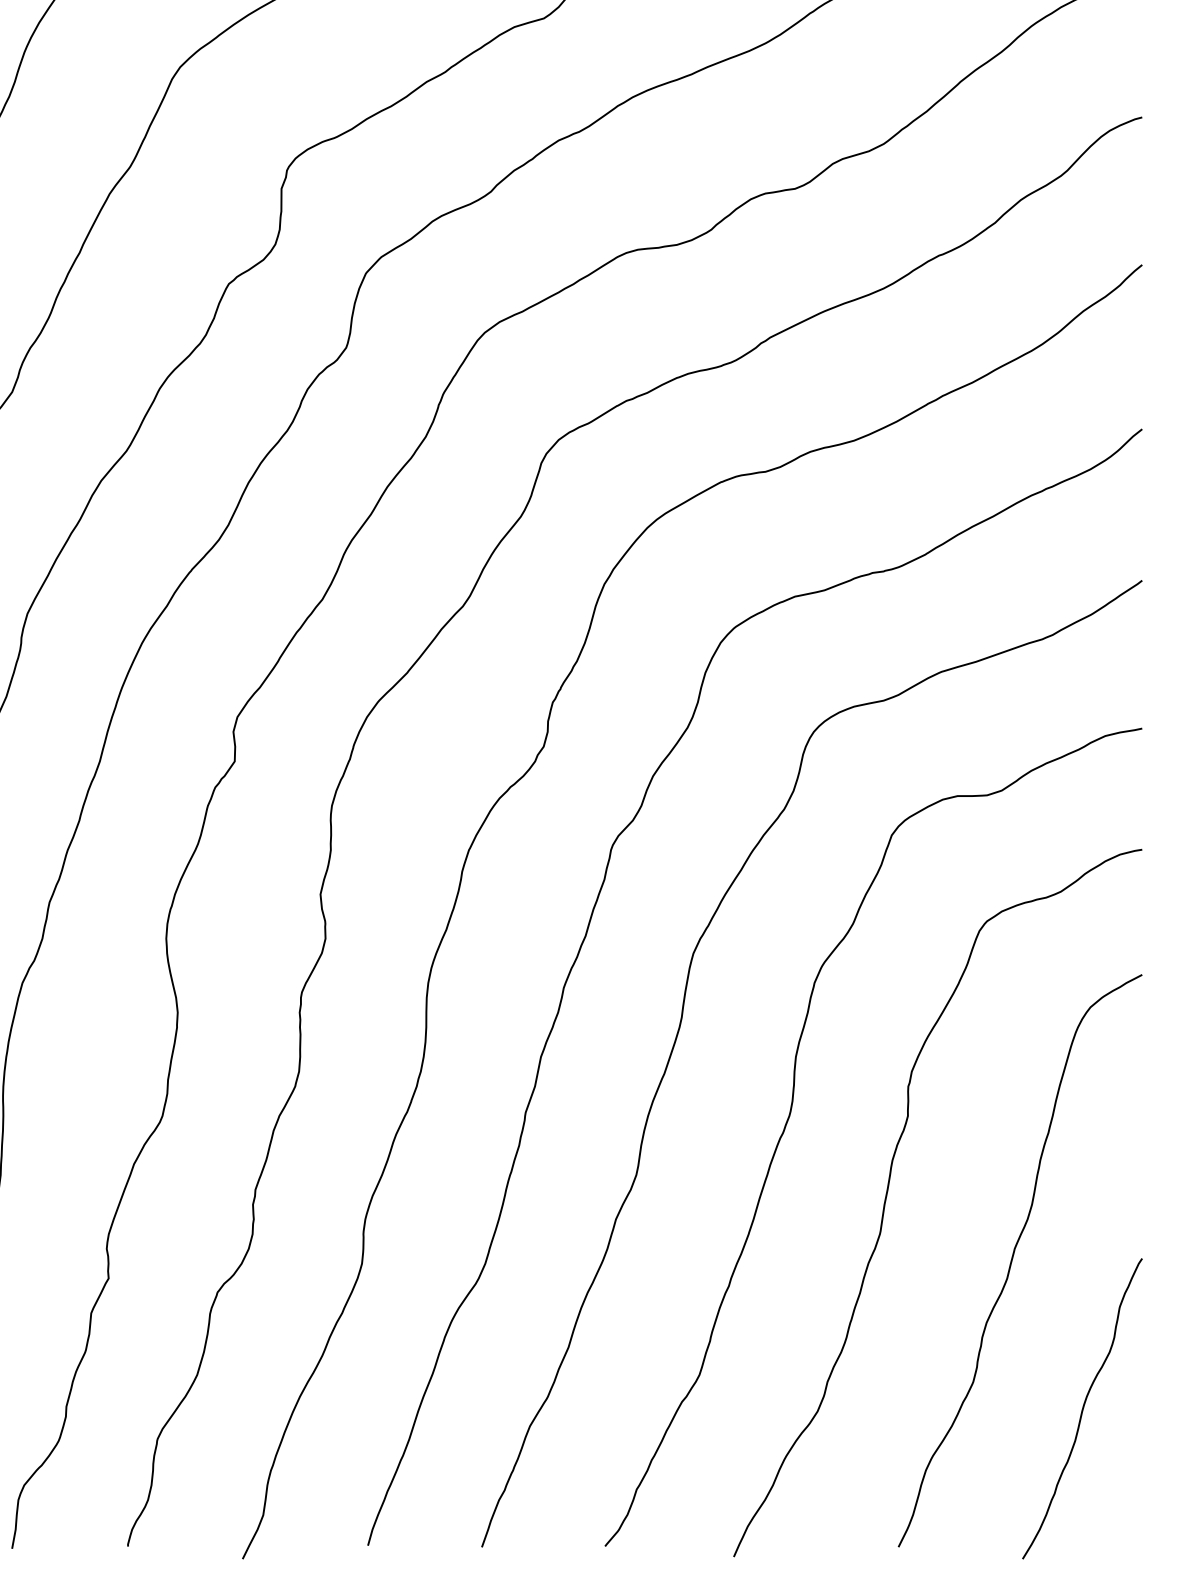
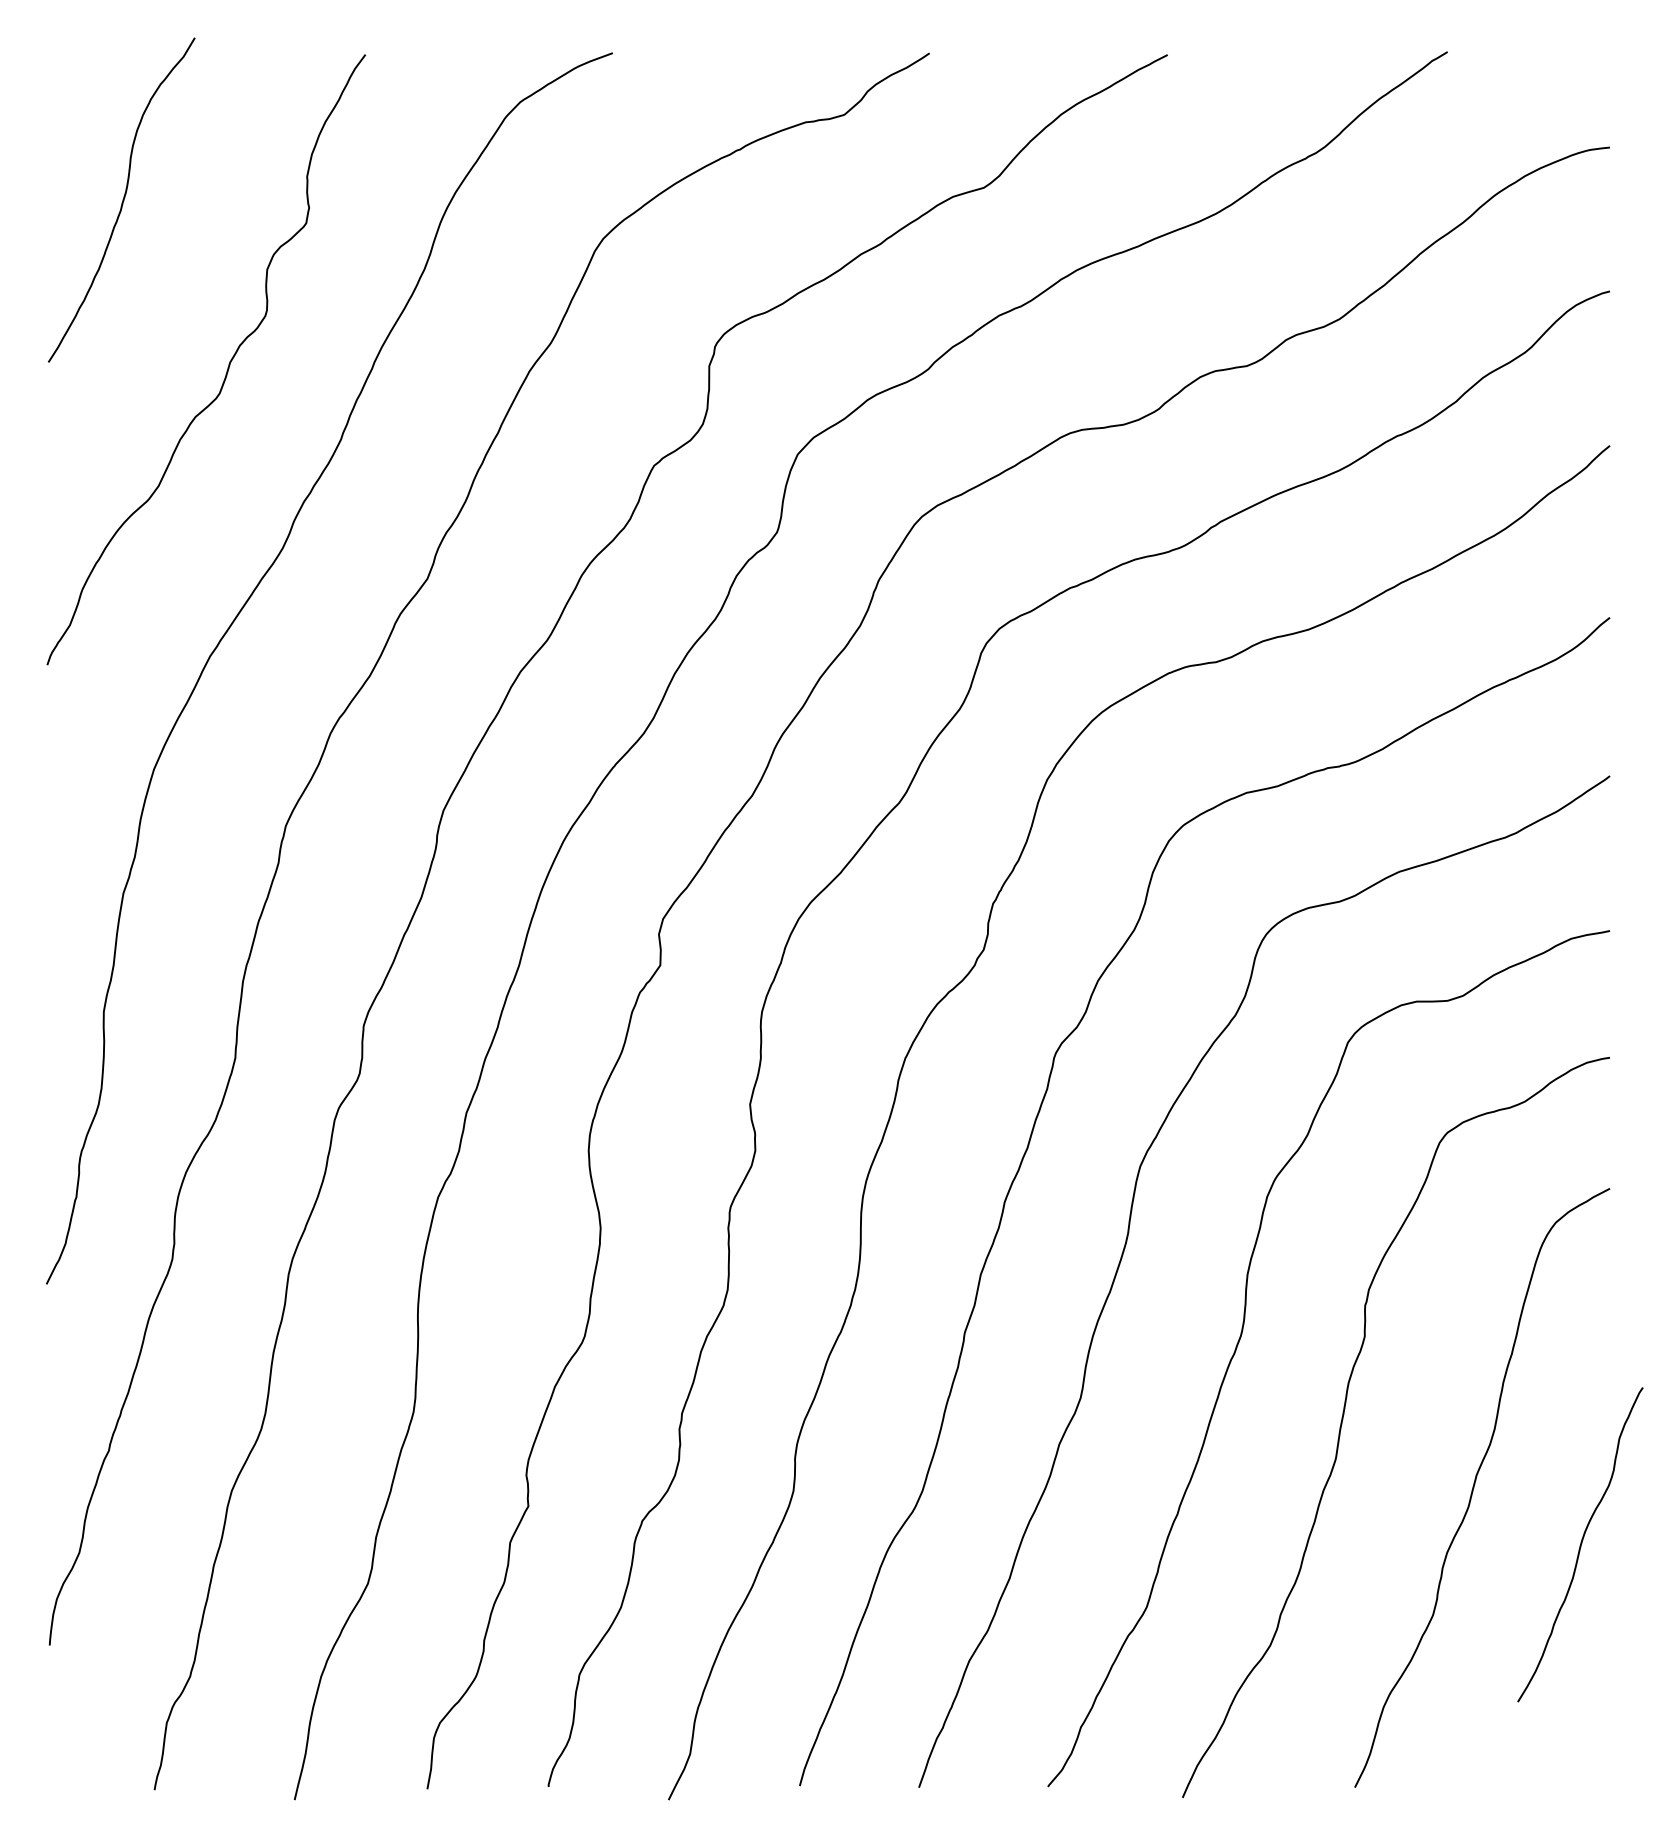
curve: (1082, 1408) -> (1580, 1544), moved

